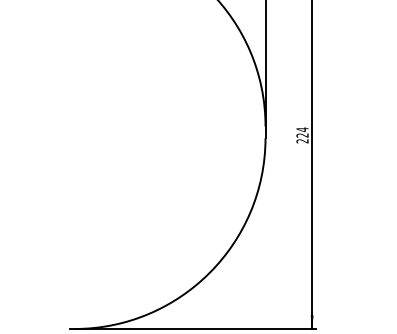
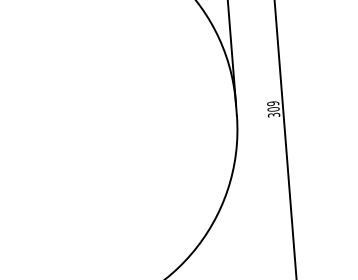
text: (302, 135) -> (273, 109), 224 -> 309

